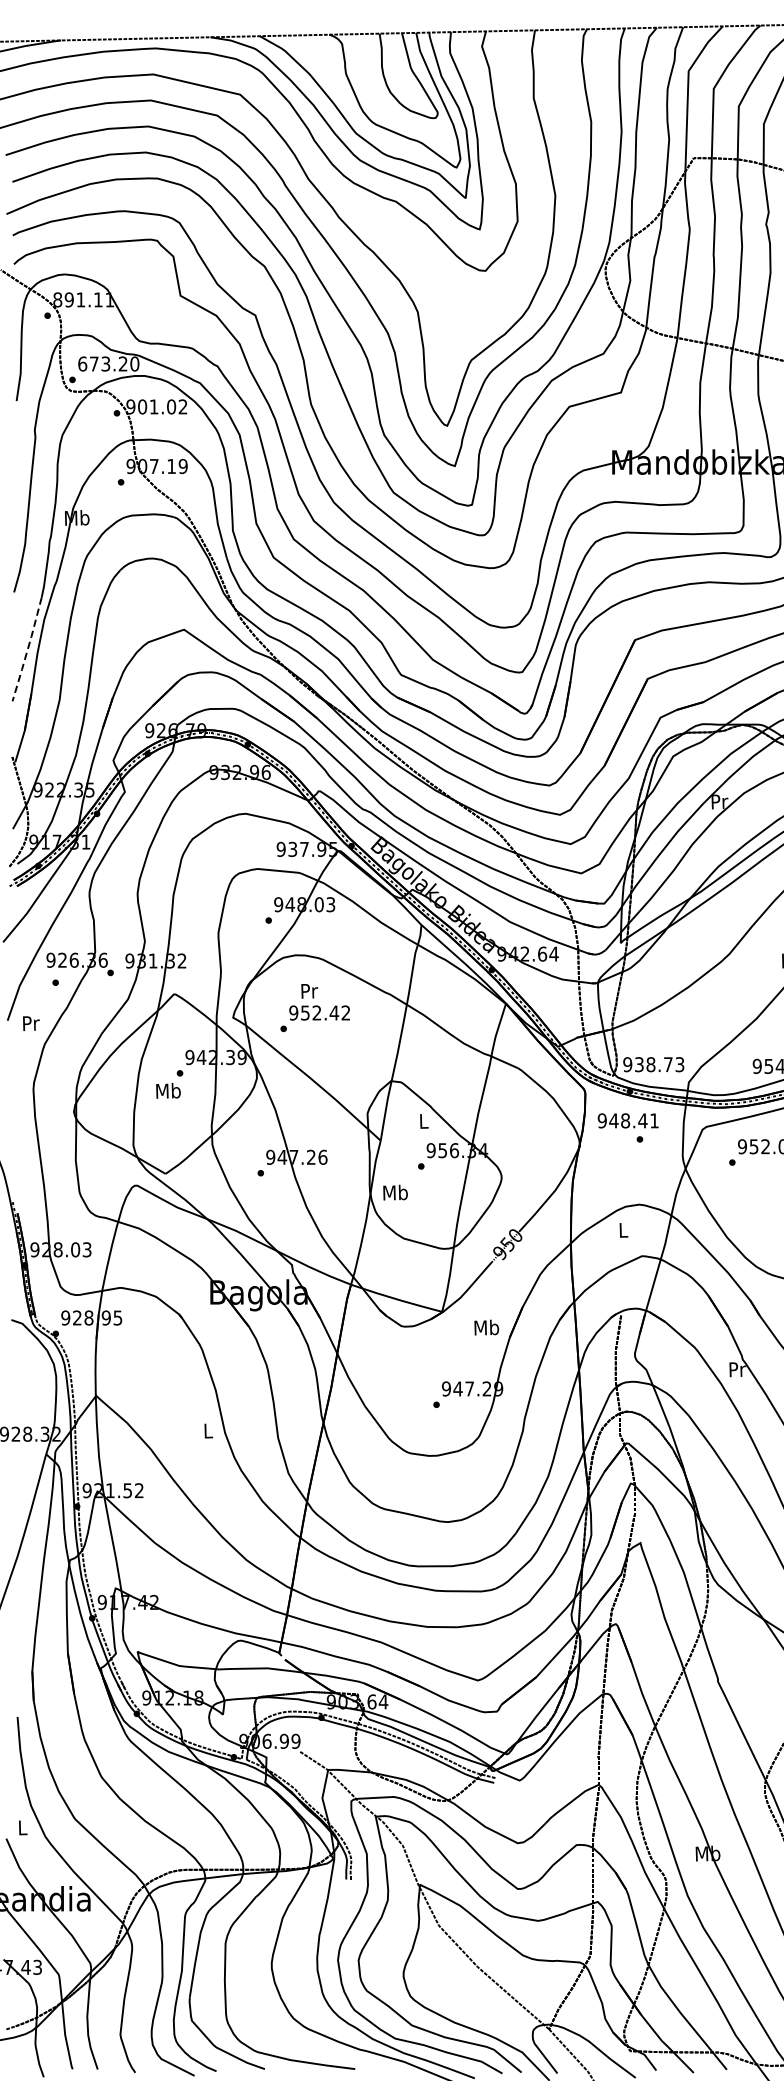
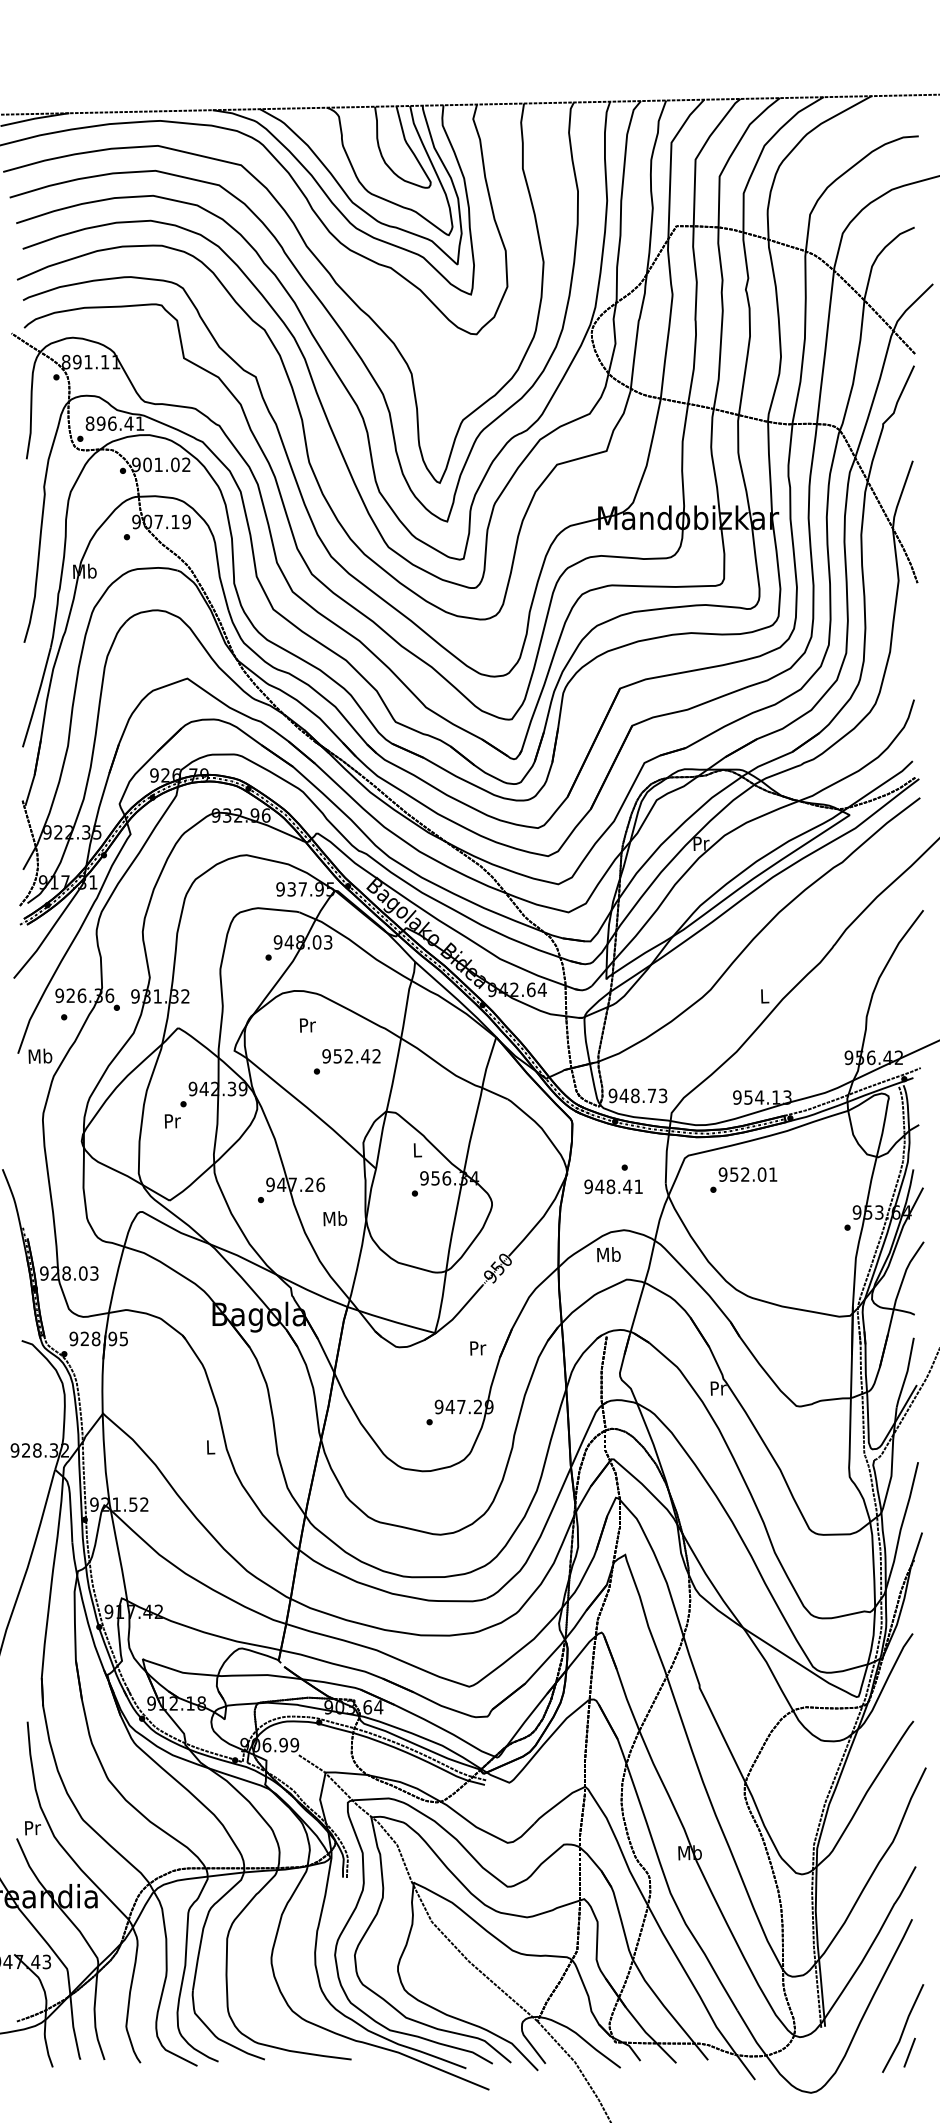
text: (108, 363) -> (114, 423), 673.20 -> 896.41
line: (27, 650) -> (37, 698), dashed -> solid
text: (314, 1018) -> (346, 1061), moved
text: (30, 1022) -> (40, 1055), Pr -> Mb
text: (638, 1064) -> (623, 1095), 938.73 -> 948.73
text: (168, 1090) -> (172, 1120), Mb -> Pr
text: (628, 1120) -> (613, 1186), moved
text: (395, 1192) -> (335, 1218), moved
text: (623, 1229) -> (608, 1254), L -> Mb
text: (486, 1326) -> (477, 1347), Mb -> Pr
text: (23, 1828) -> (33, 1828), L -> Pr

